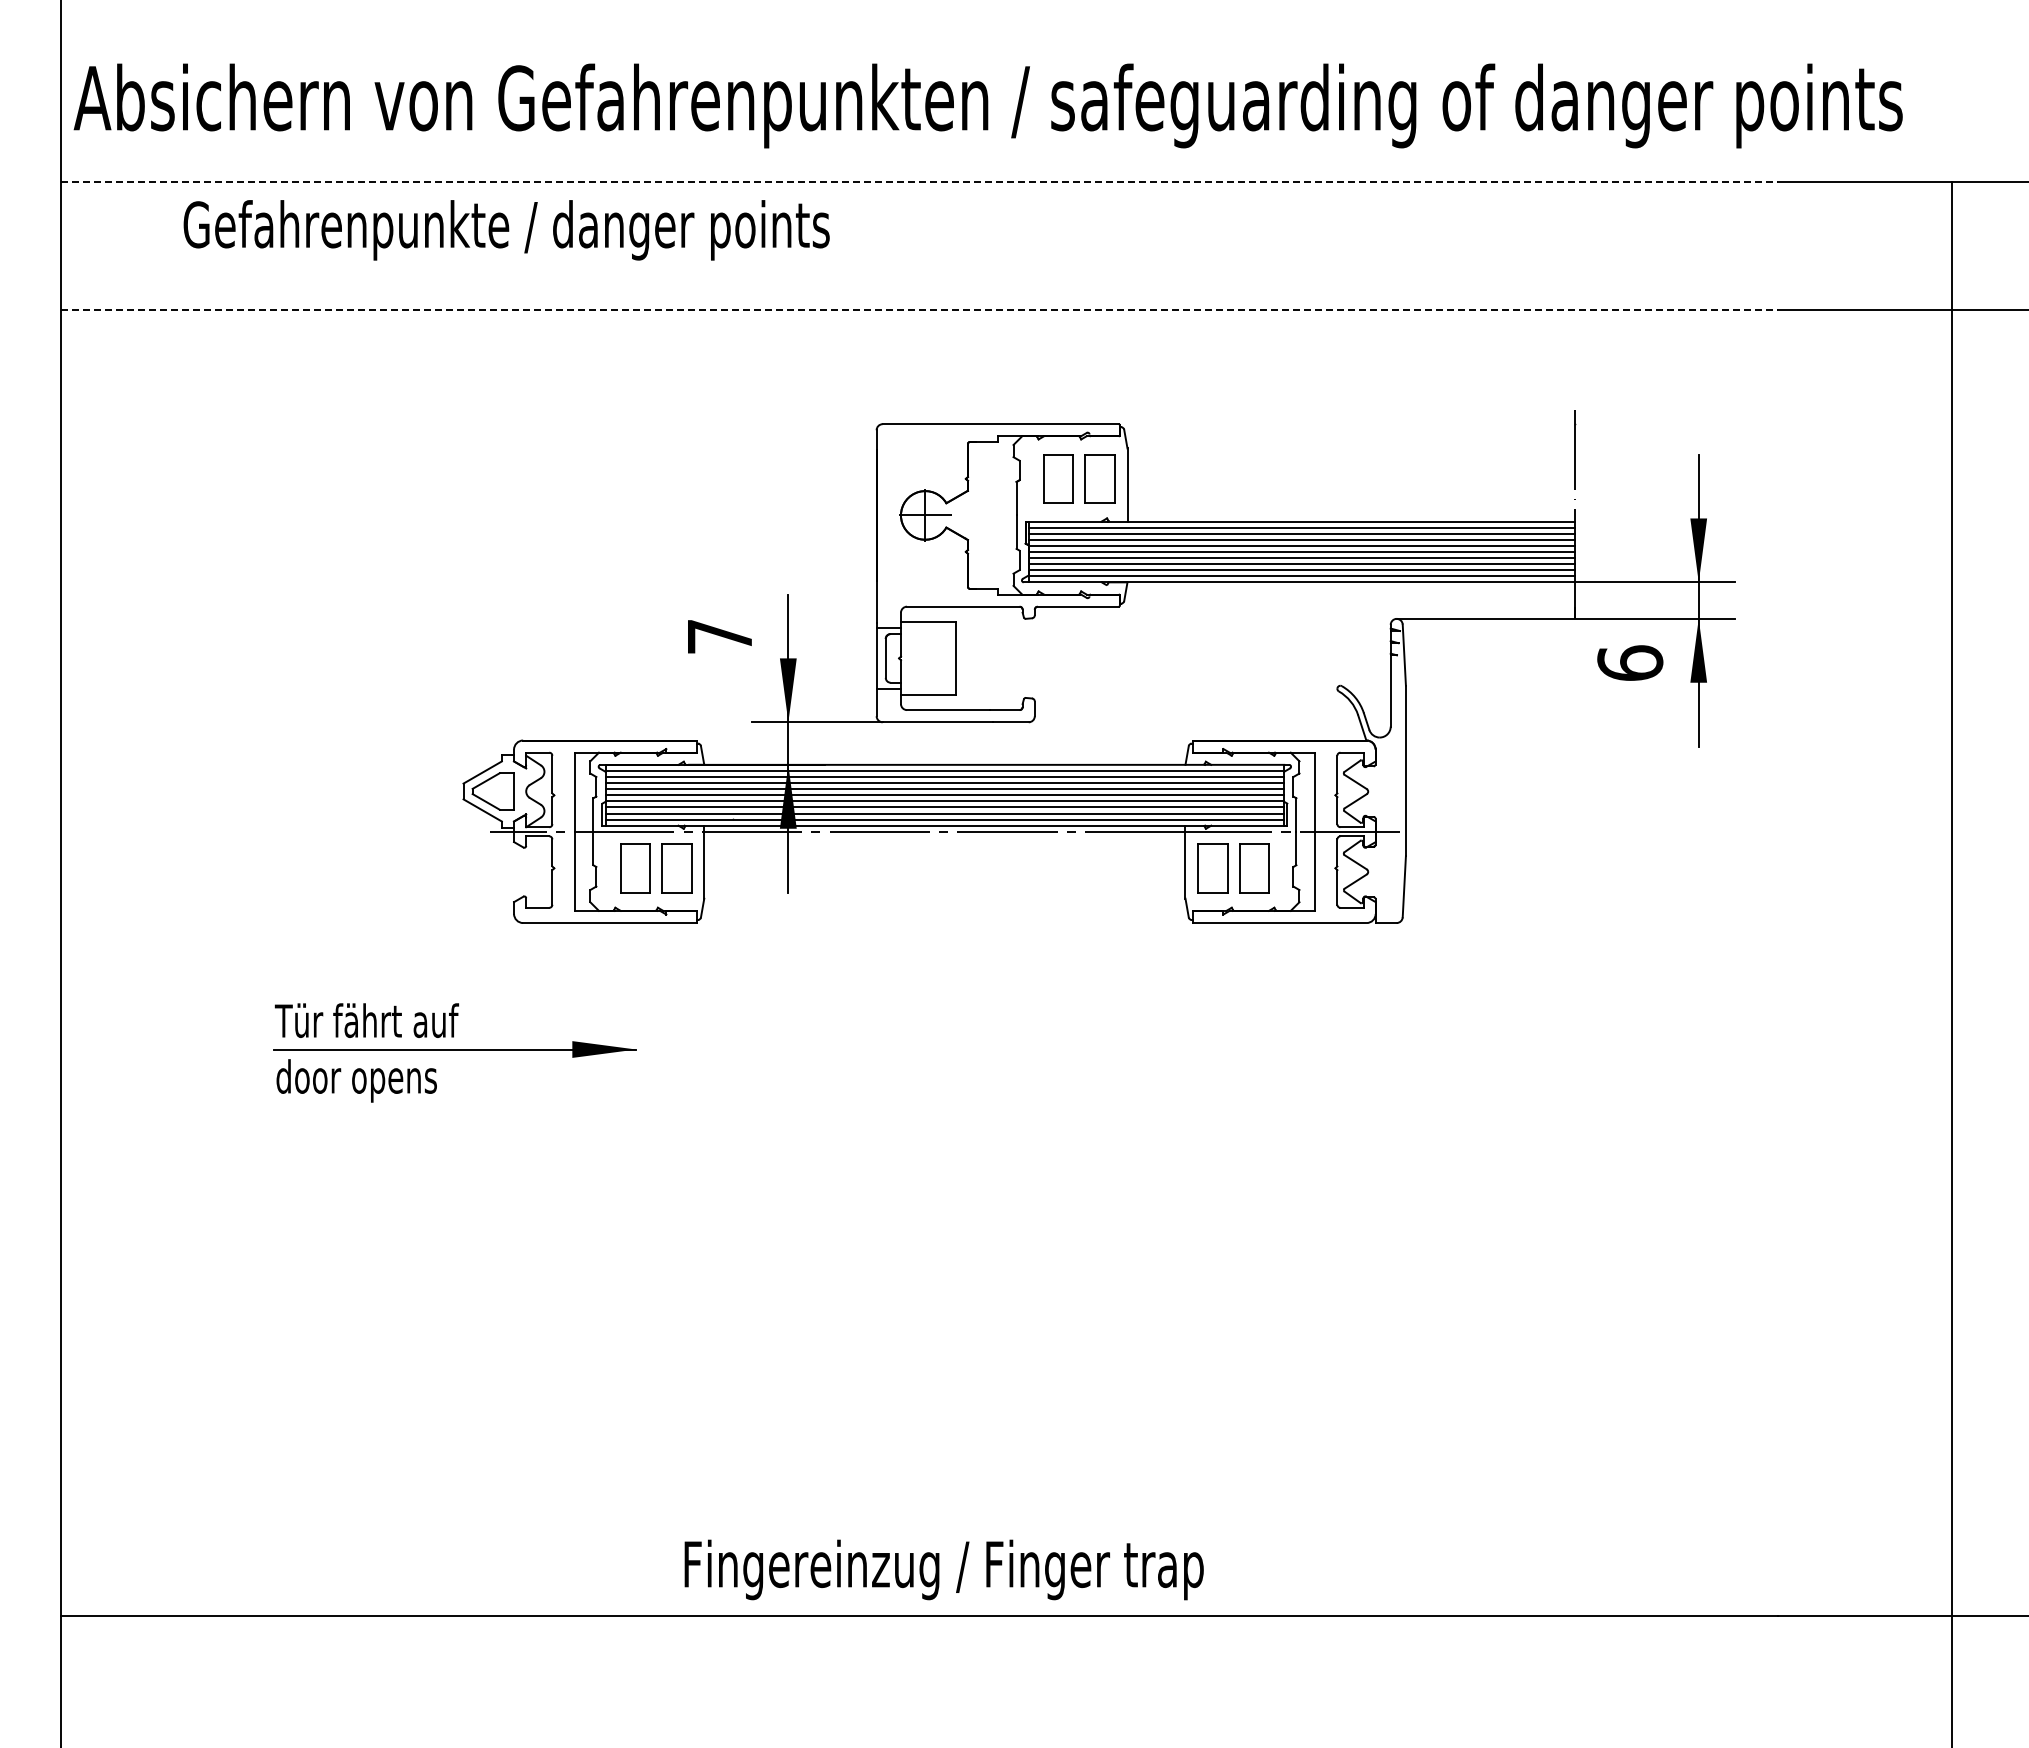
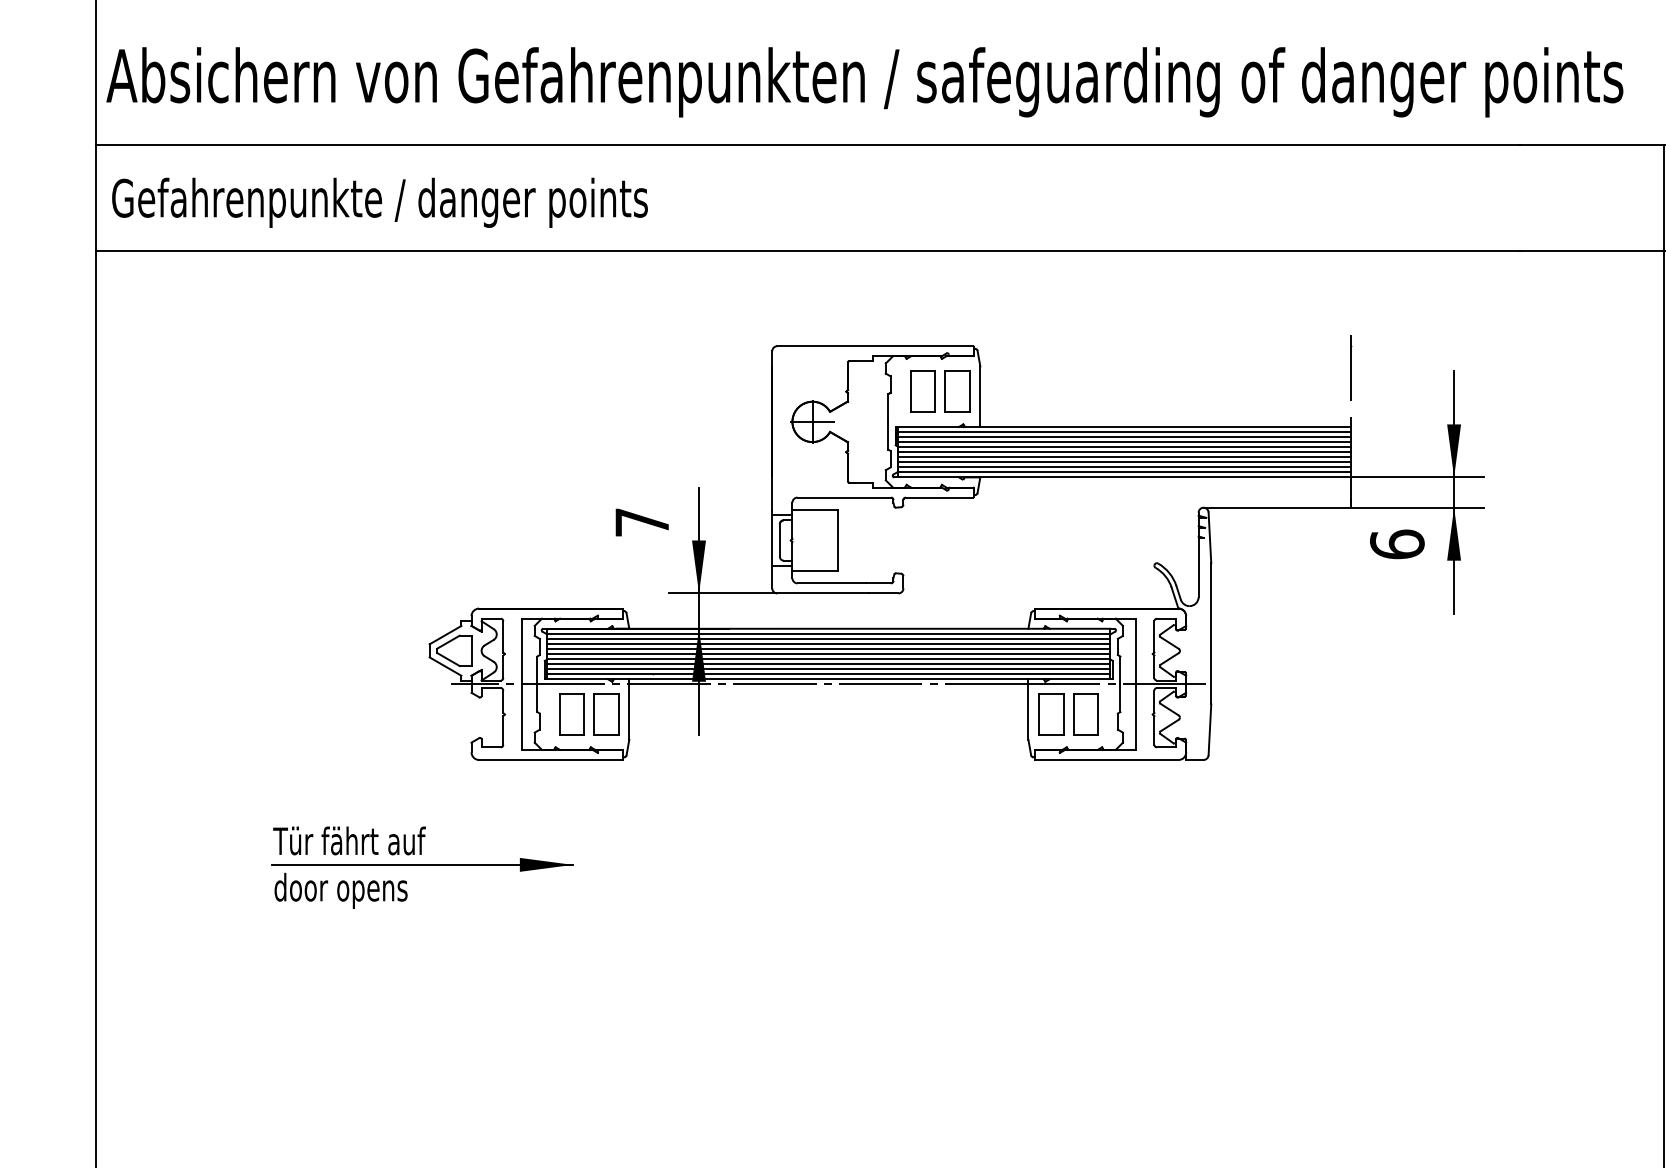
line: (919, 181) -> (807, 144), dashed -> solid
text: (506, 230) -> (379, 203), moved
line: (919, 309) -> (807, 251), dashed -> solid

